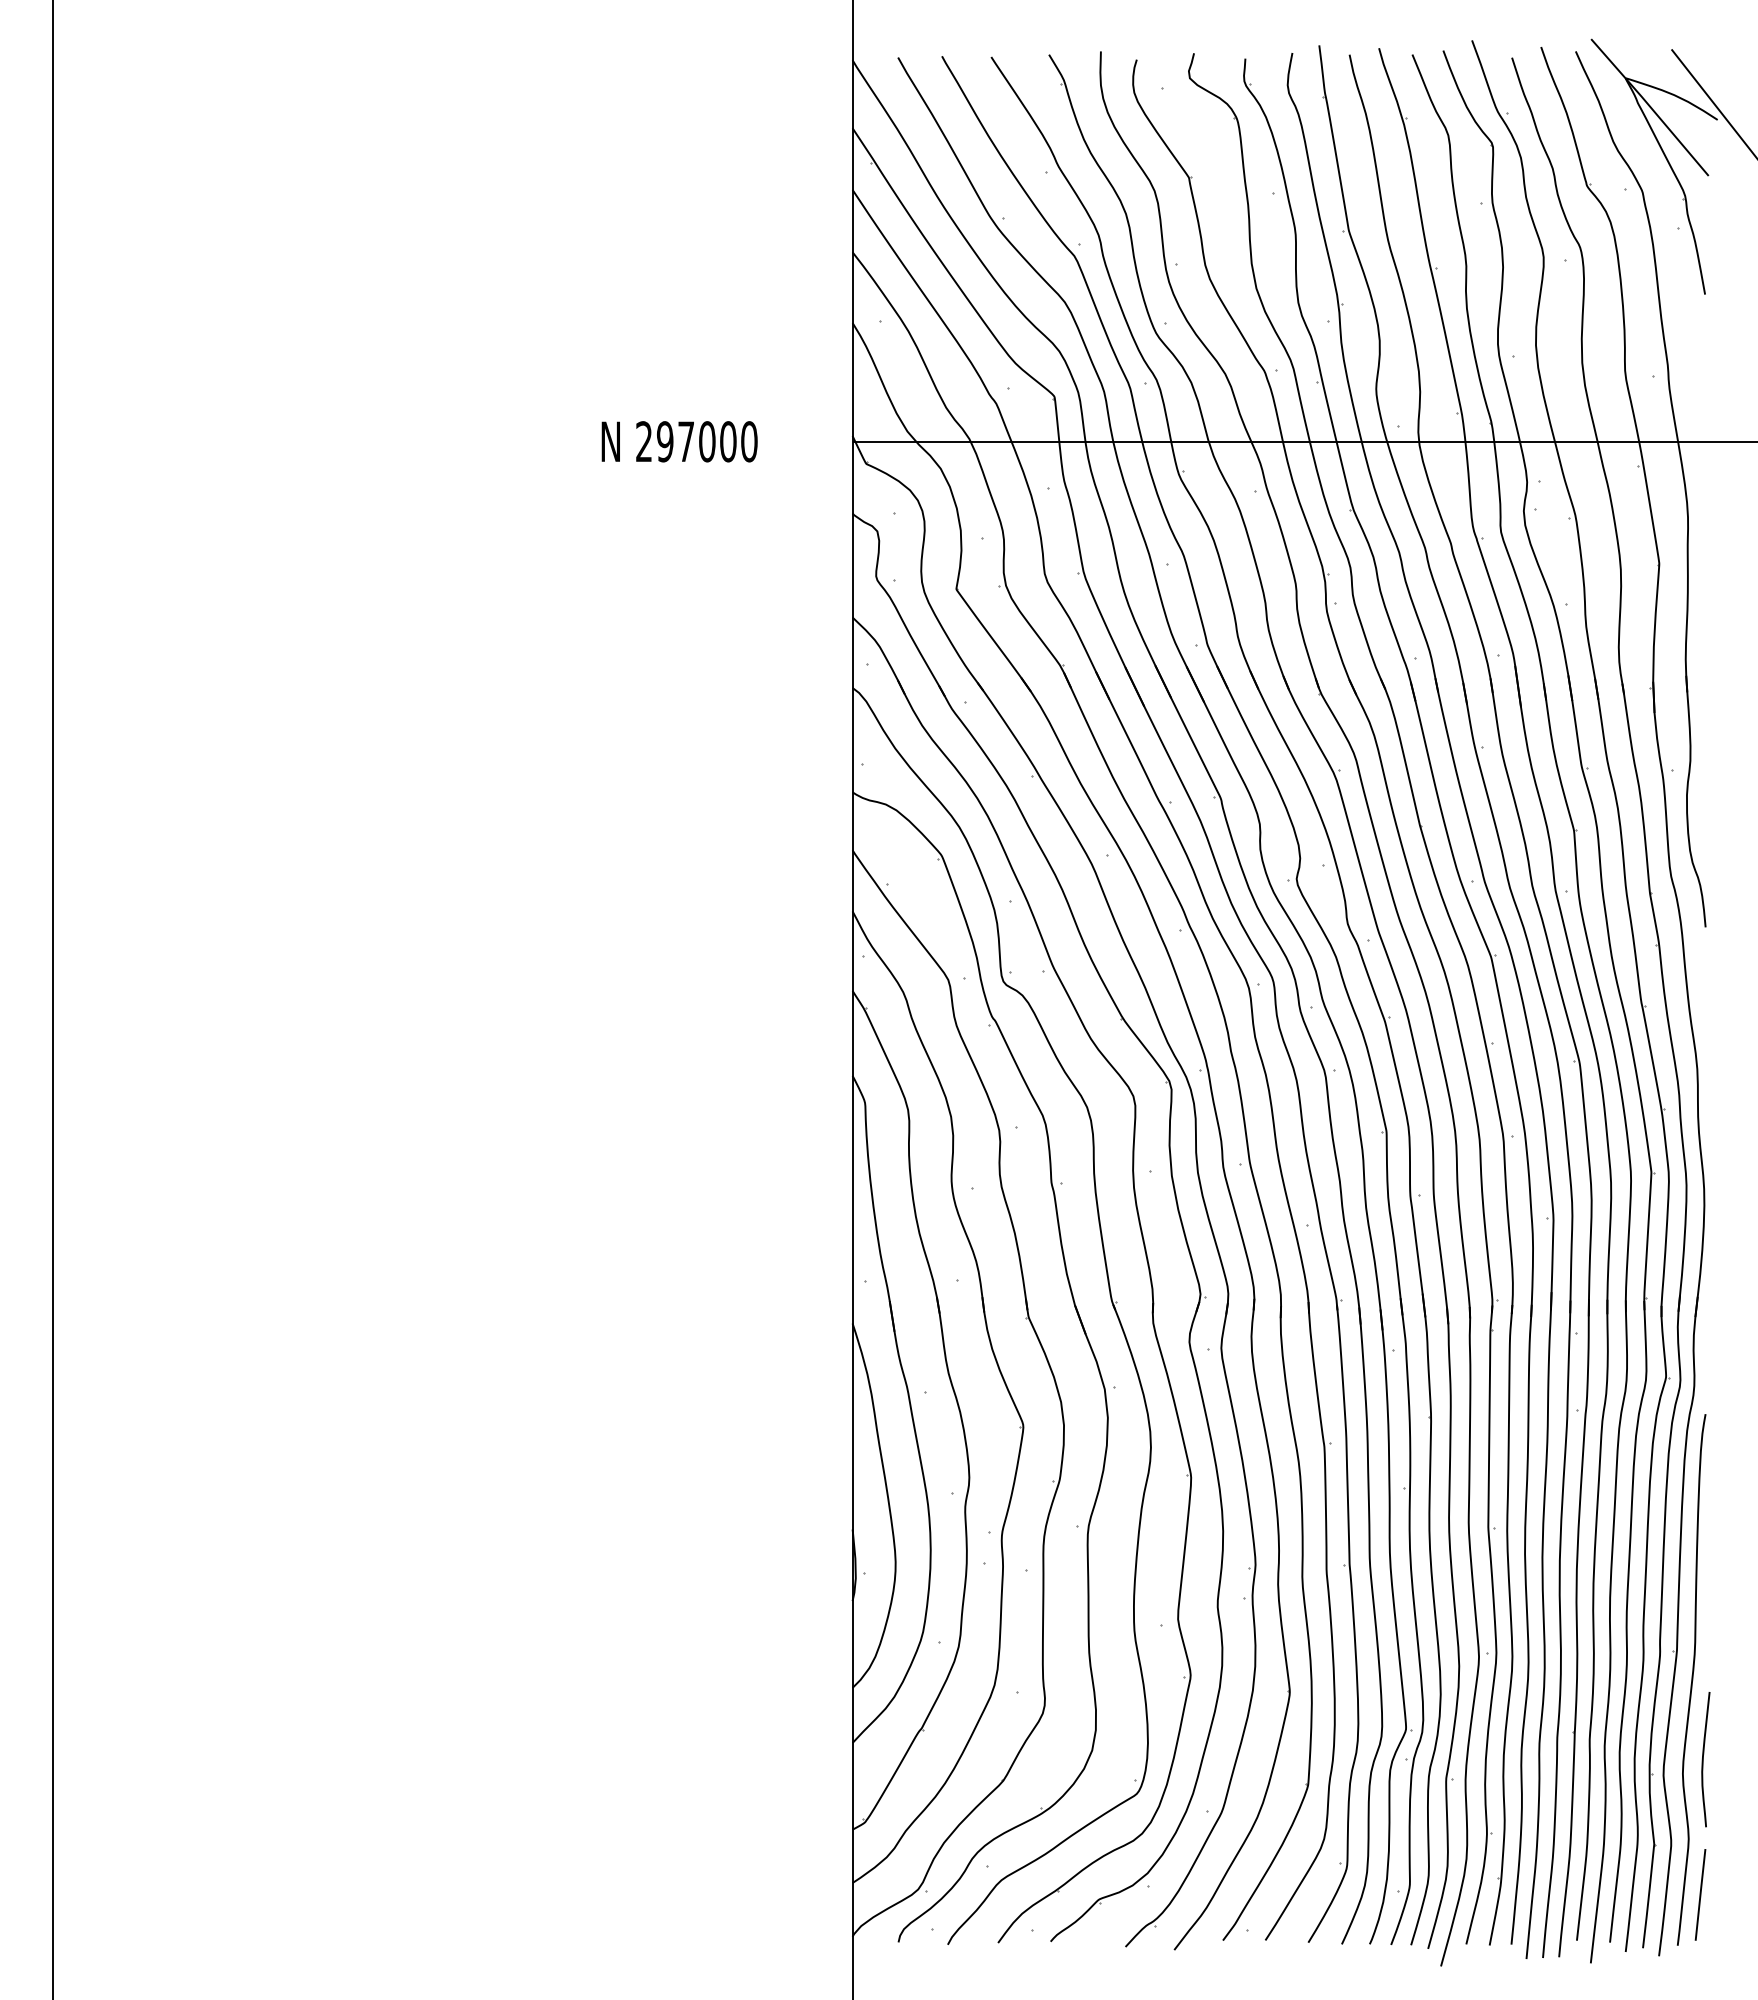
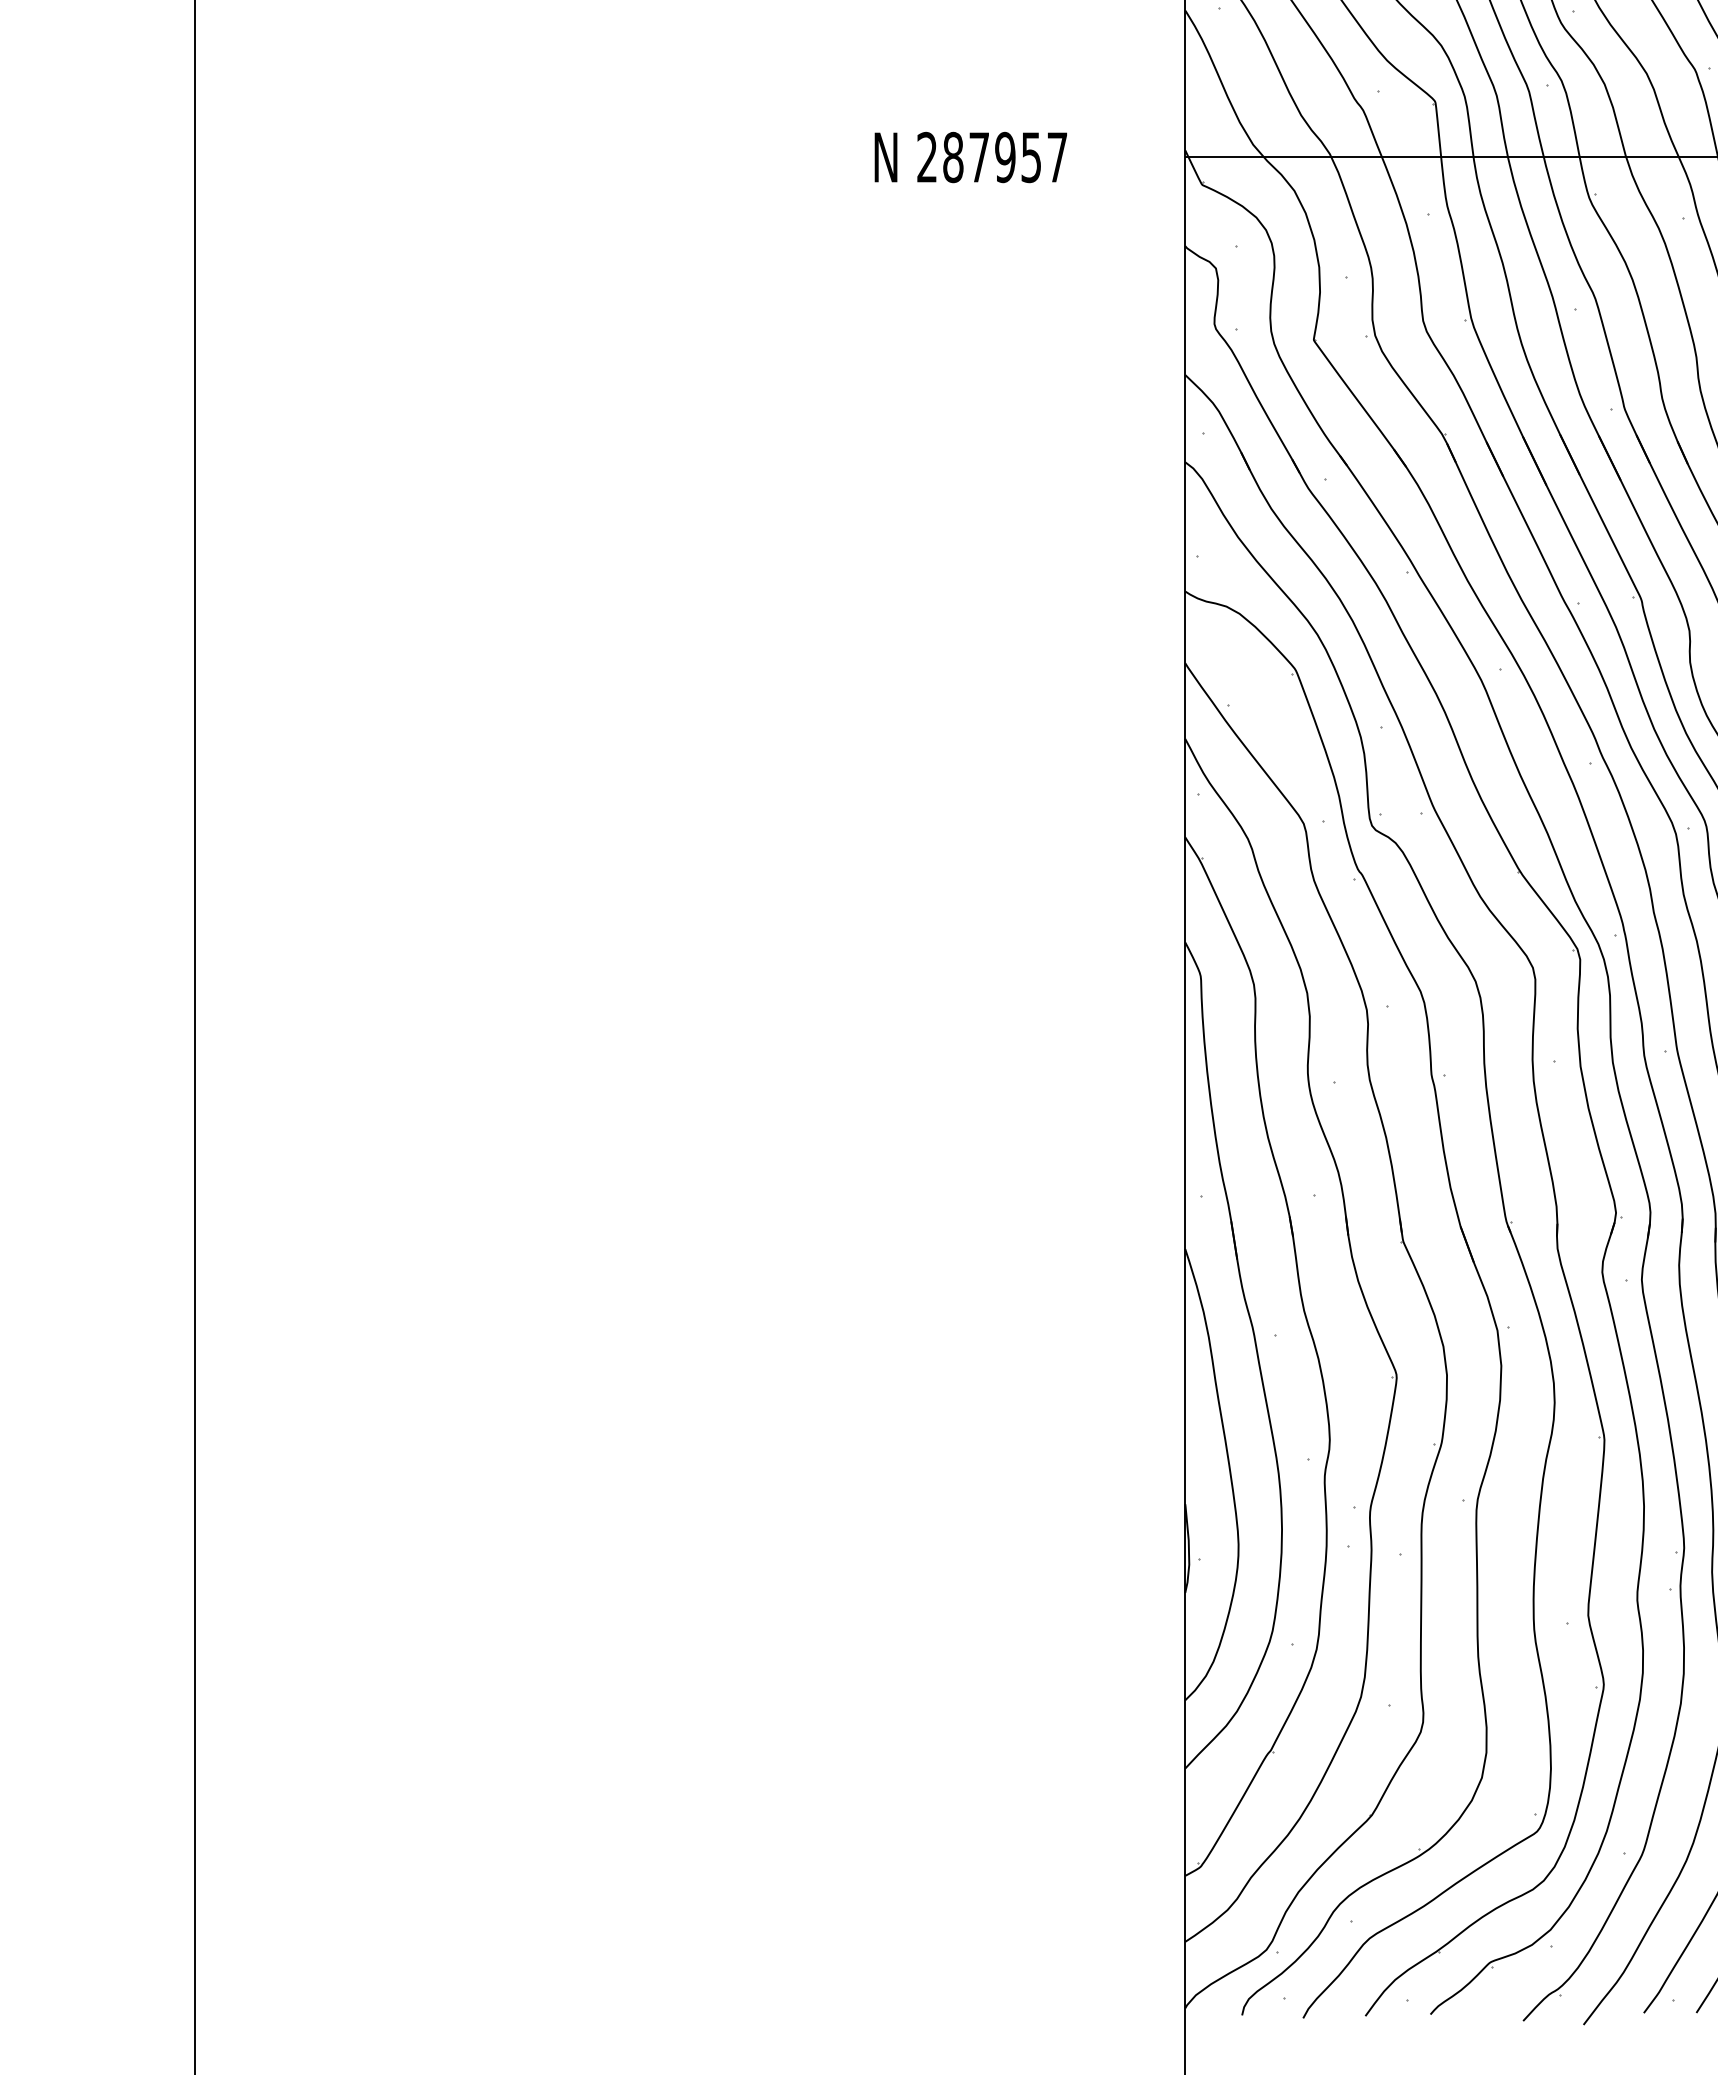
text: (707, 441) -> (1005, 157), 297000 -> 287957

